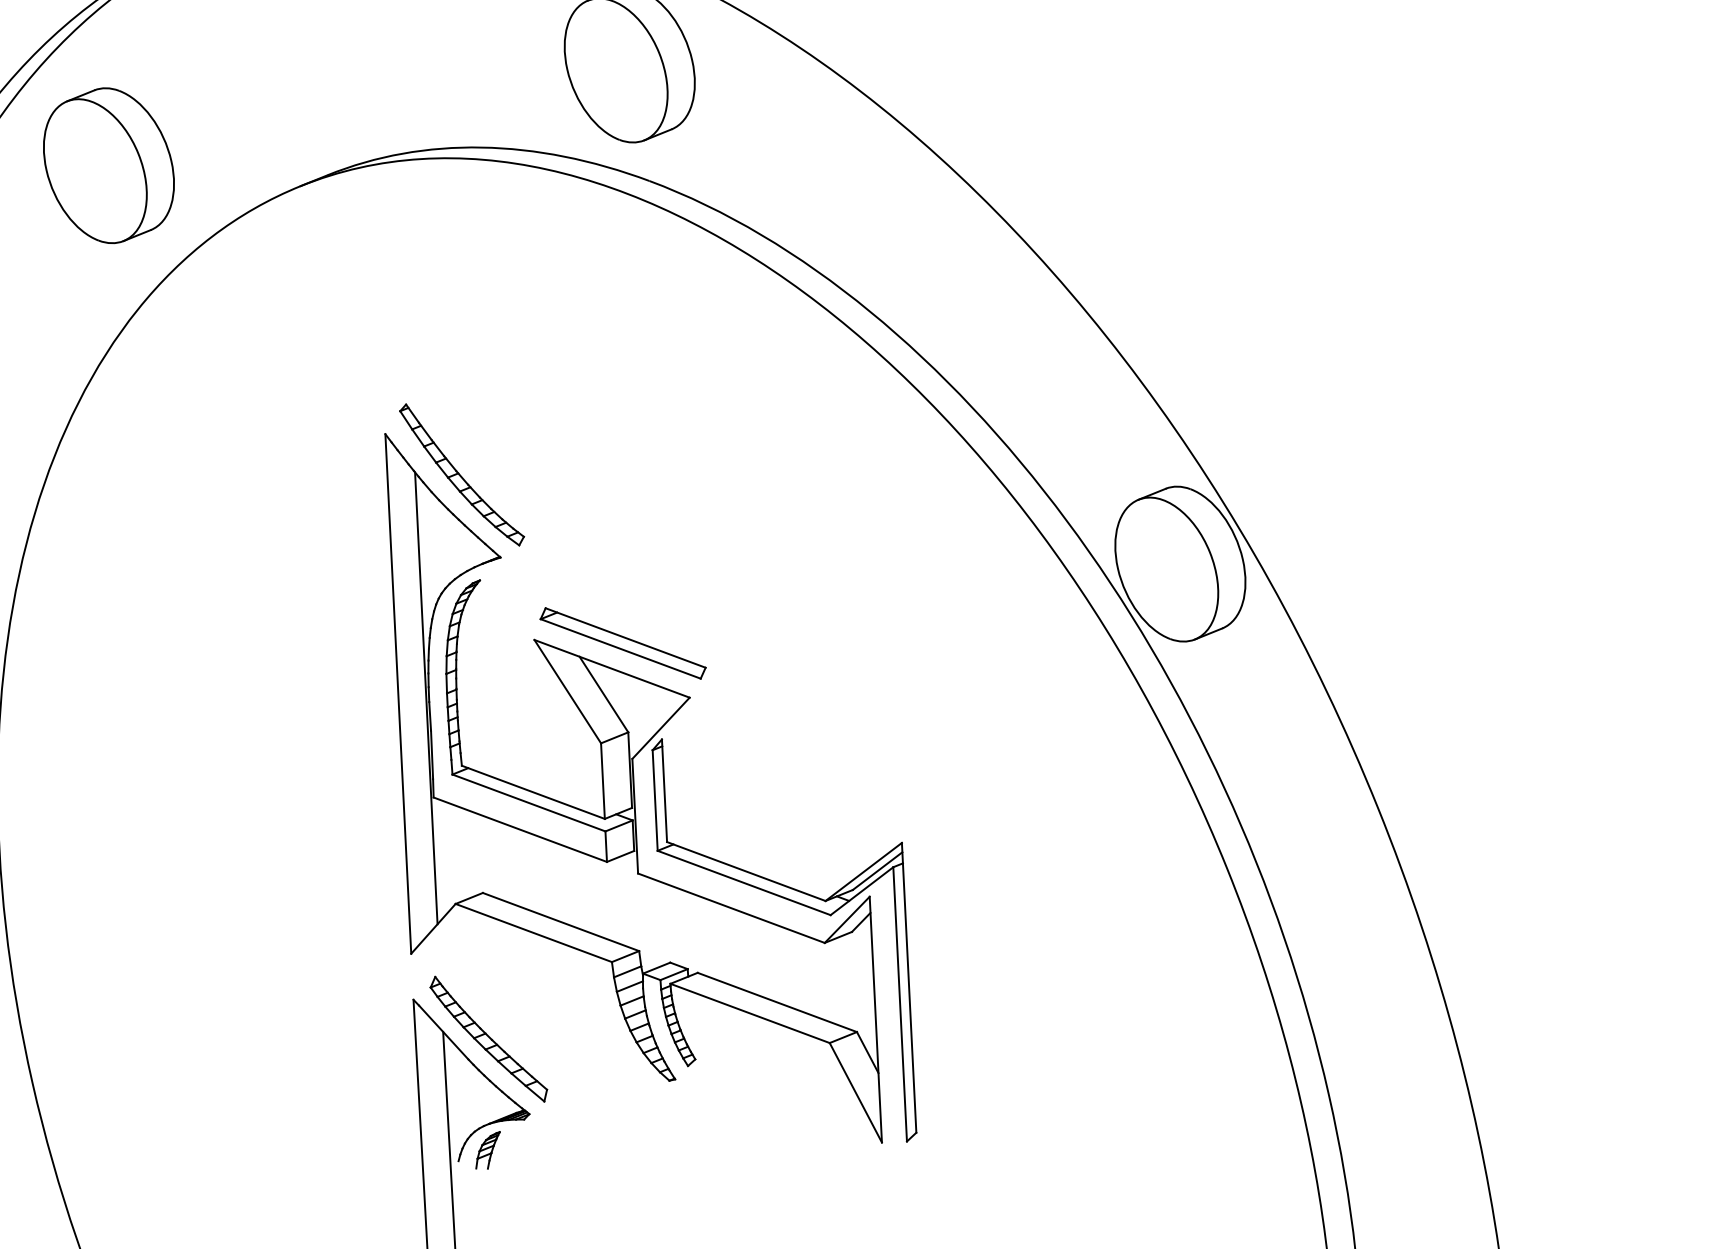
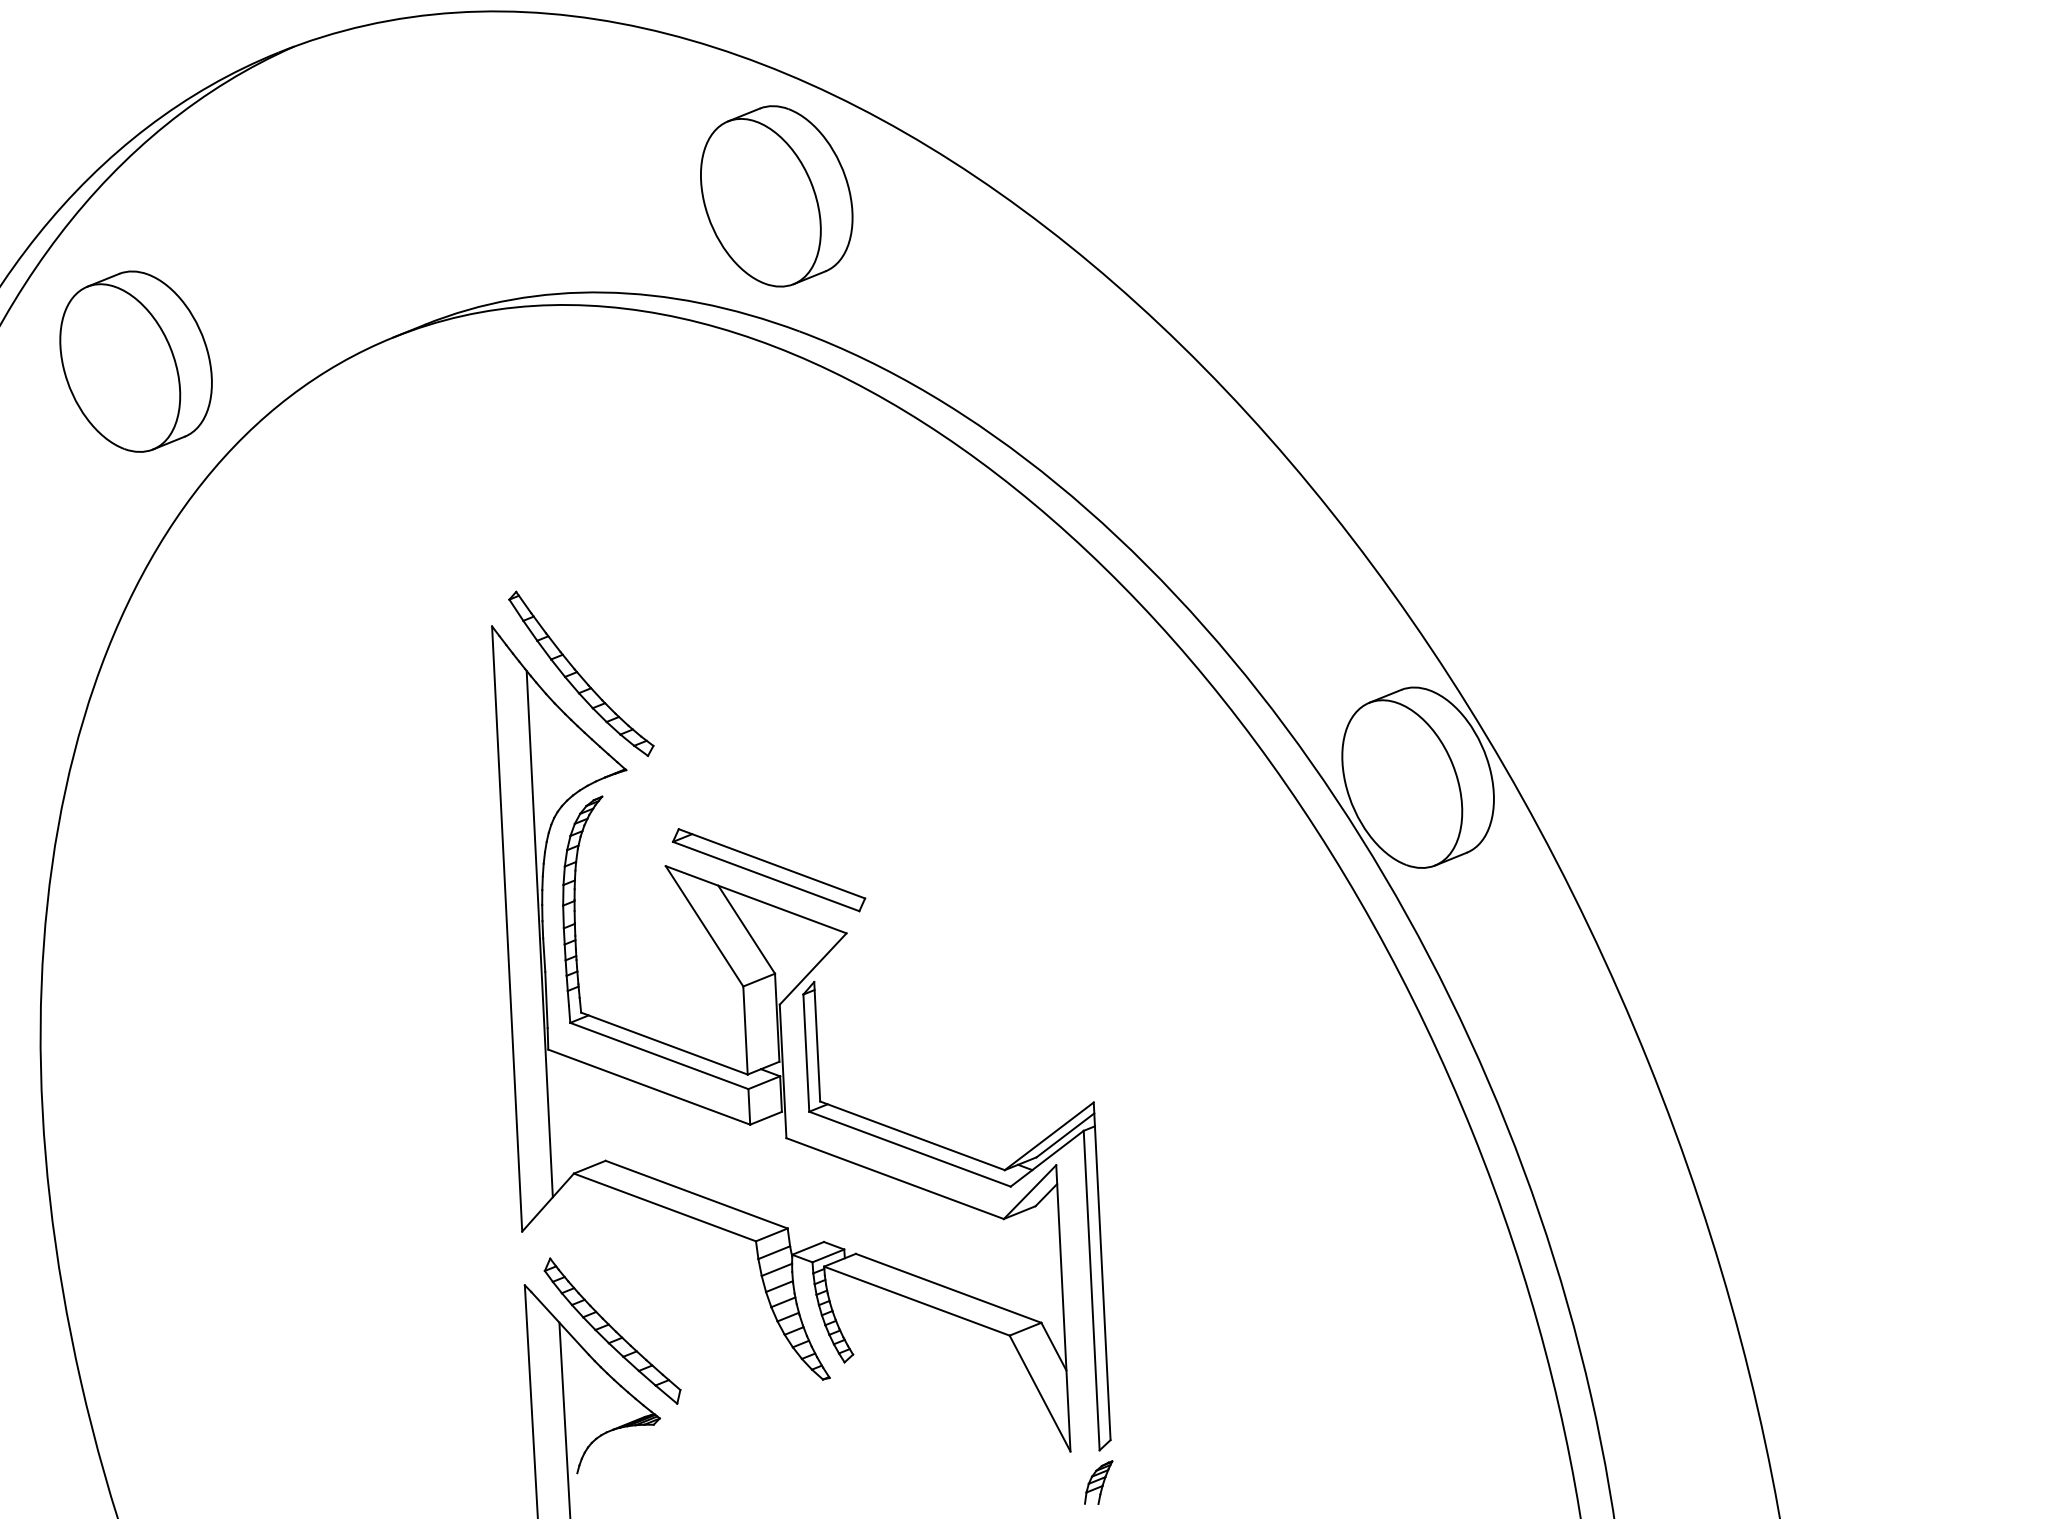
part: (108, 165) -> (135, 361), moved
part: (487, 1150) -> (1098, 1482), moved

